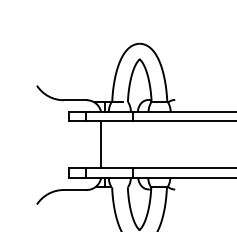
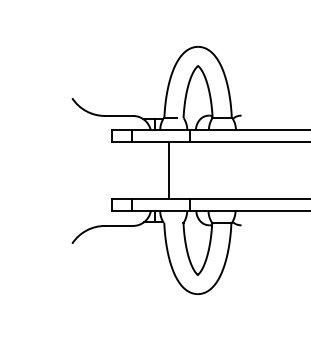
line: (101, 144) -> (169, 170), moved

